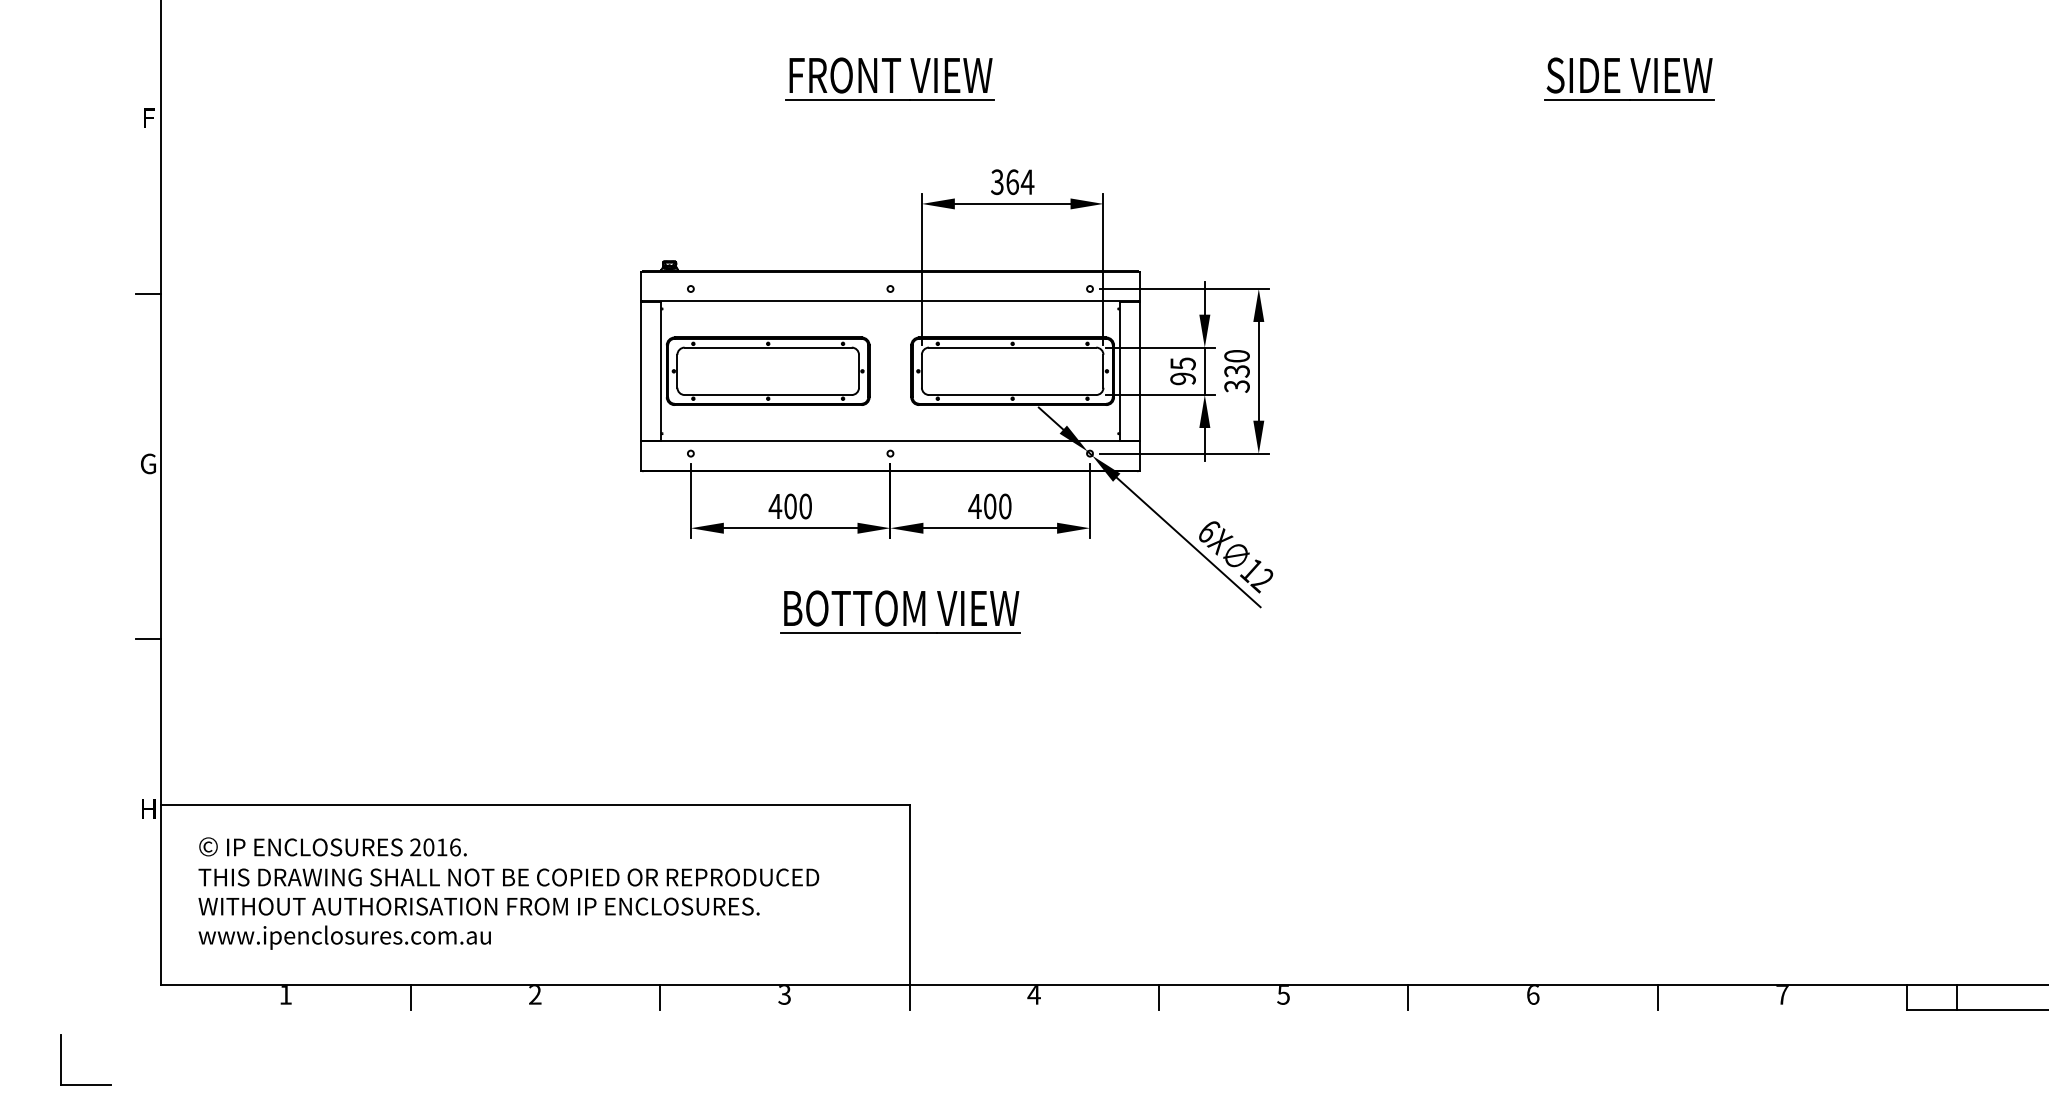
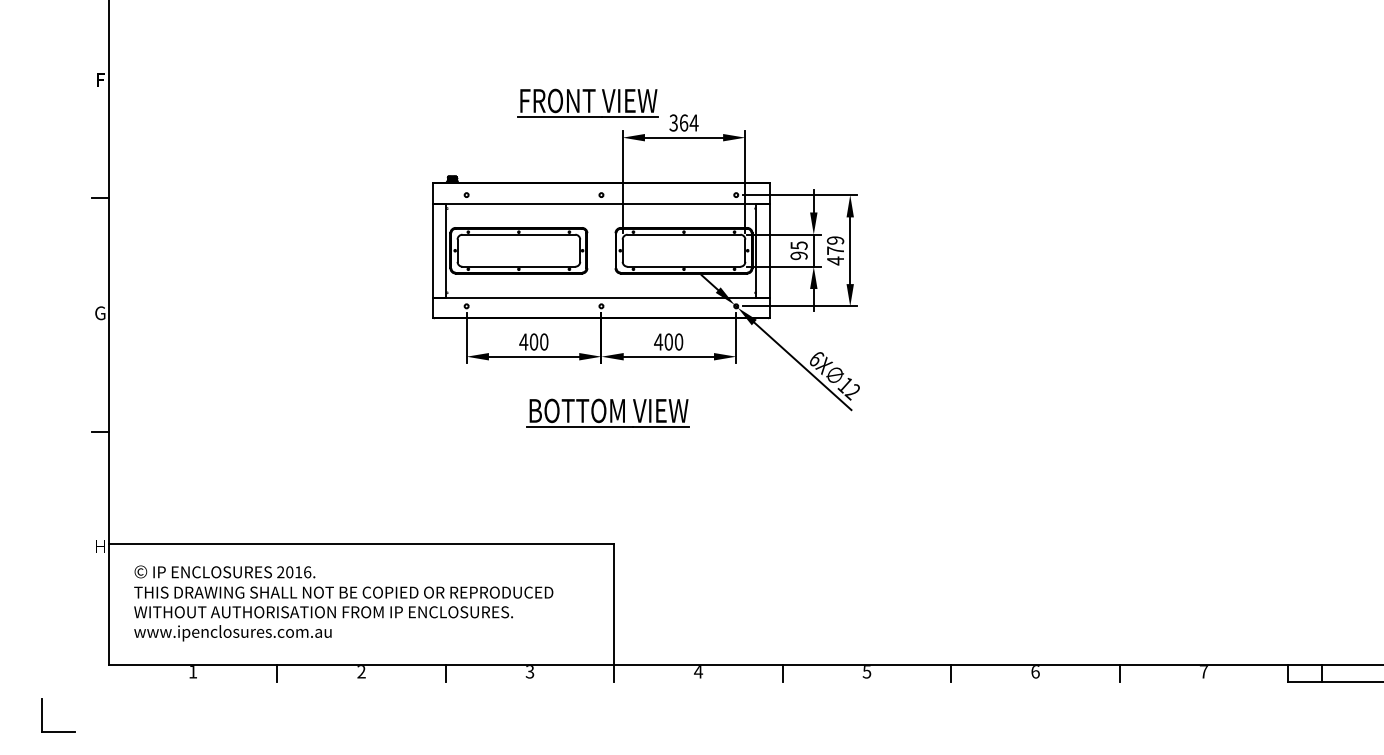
part: (889, 77) -> (587, 102), moved
part: (1627, 77) -> (1099, 52), removed
text: (1236, 370) -> (835, 250), 330 -> 479

